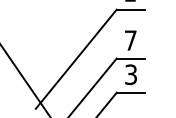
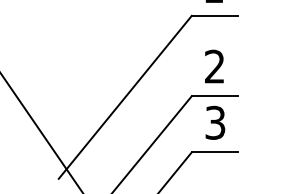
text: (130, 40) -> (214, 66), 7 -> 2

